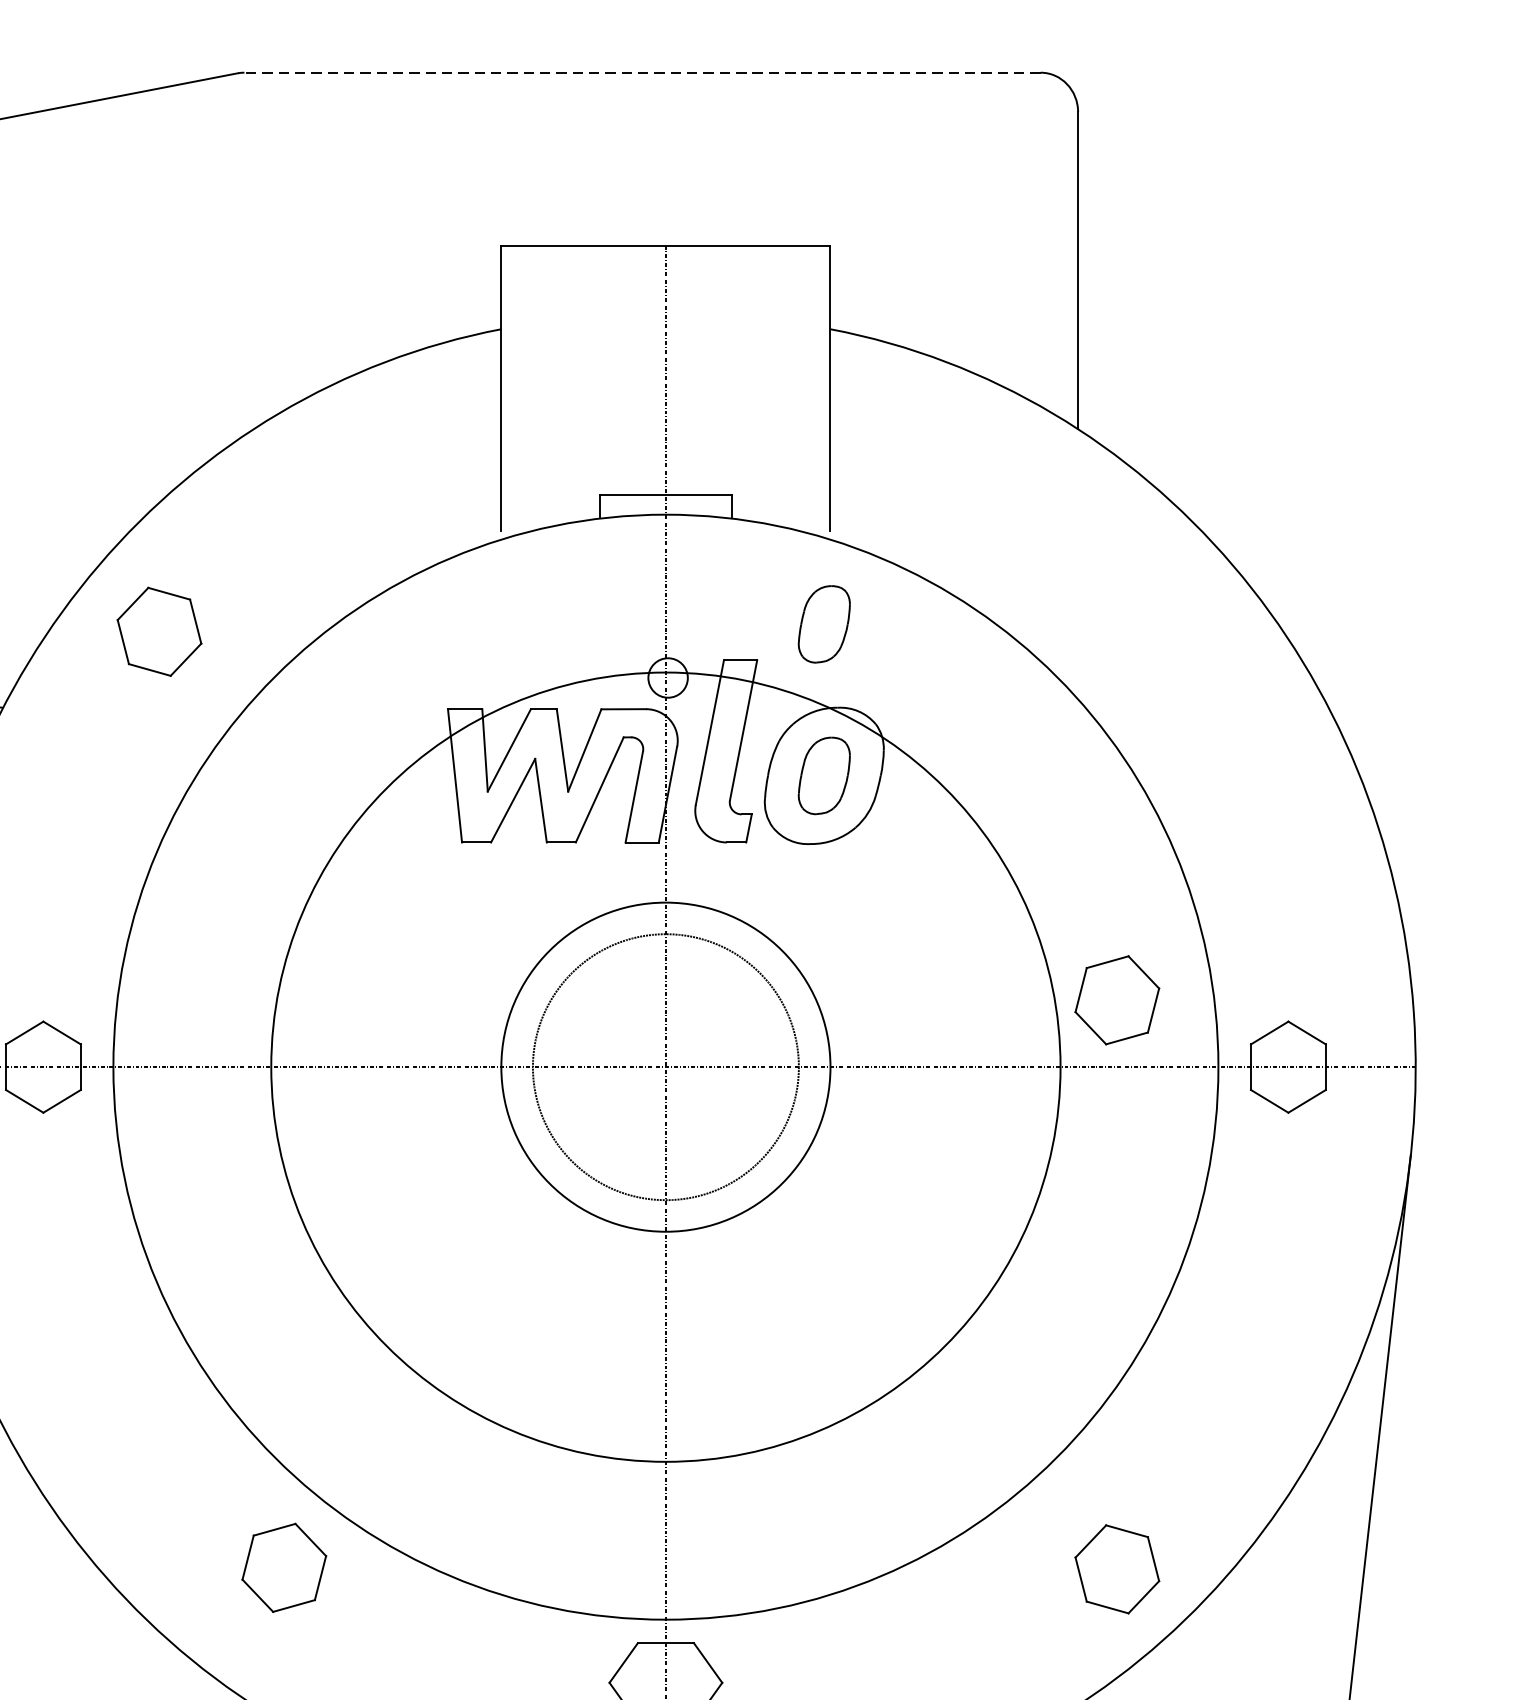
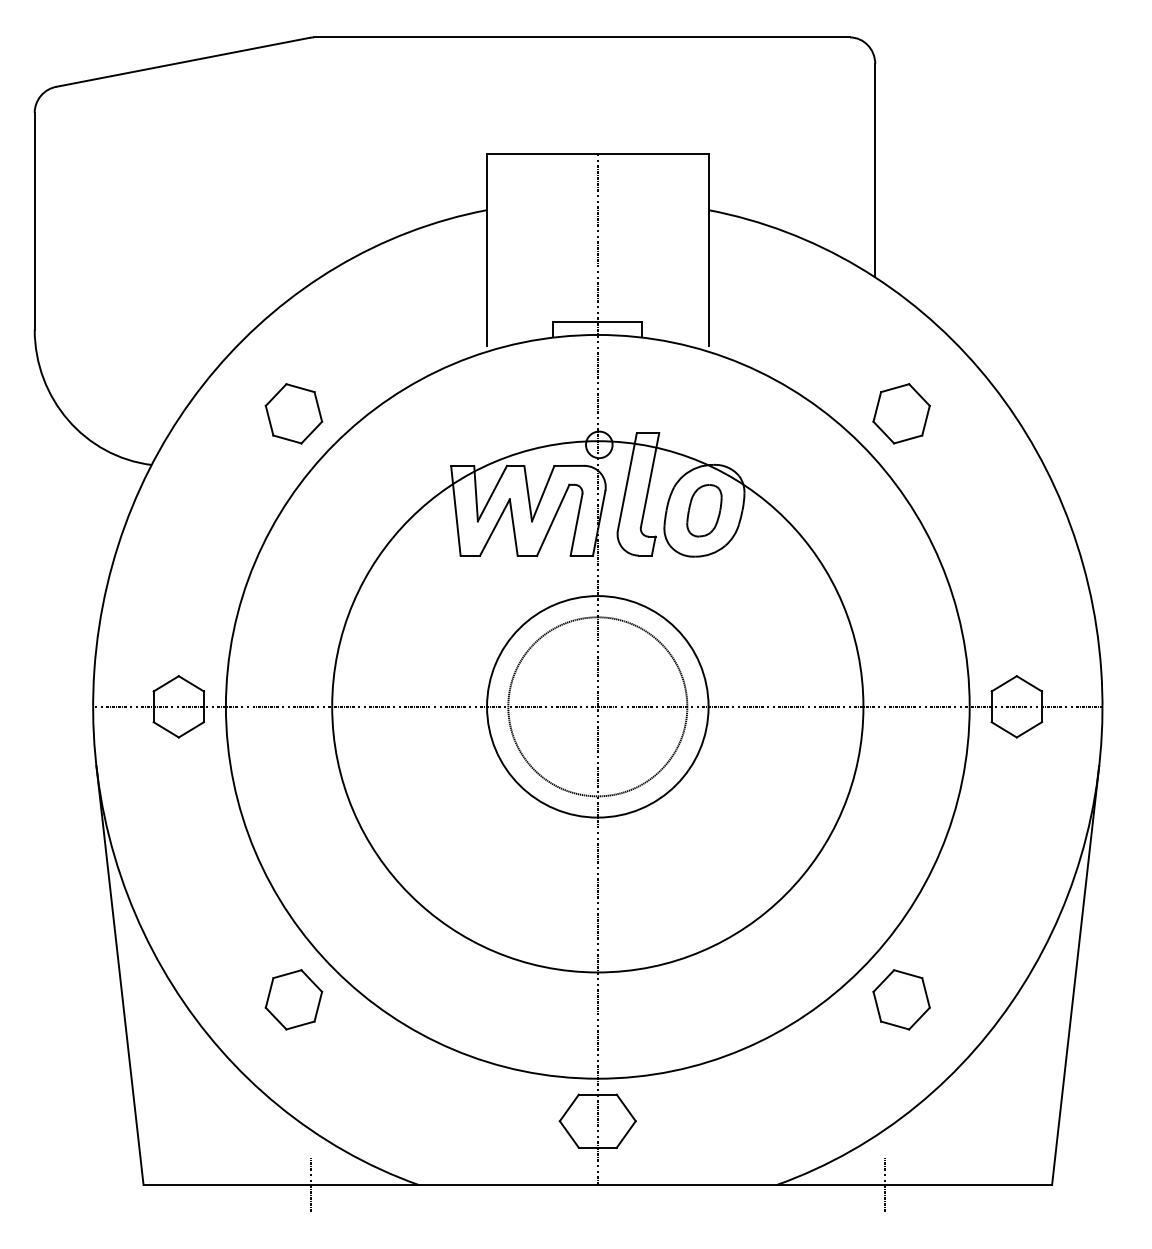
line: (643, 72) -> (582, 37), dashed -> solid
part: (824, 623) -> (704, 408), removed
part: (158, 631) -> (293, 413), moved
part: (1117, 999) -> (901, 413), moved
part: (283, 1567) -> (293, 999), moved
part: (1117, 1568) -> (901, 999), moved

